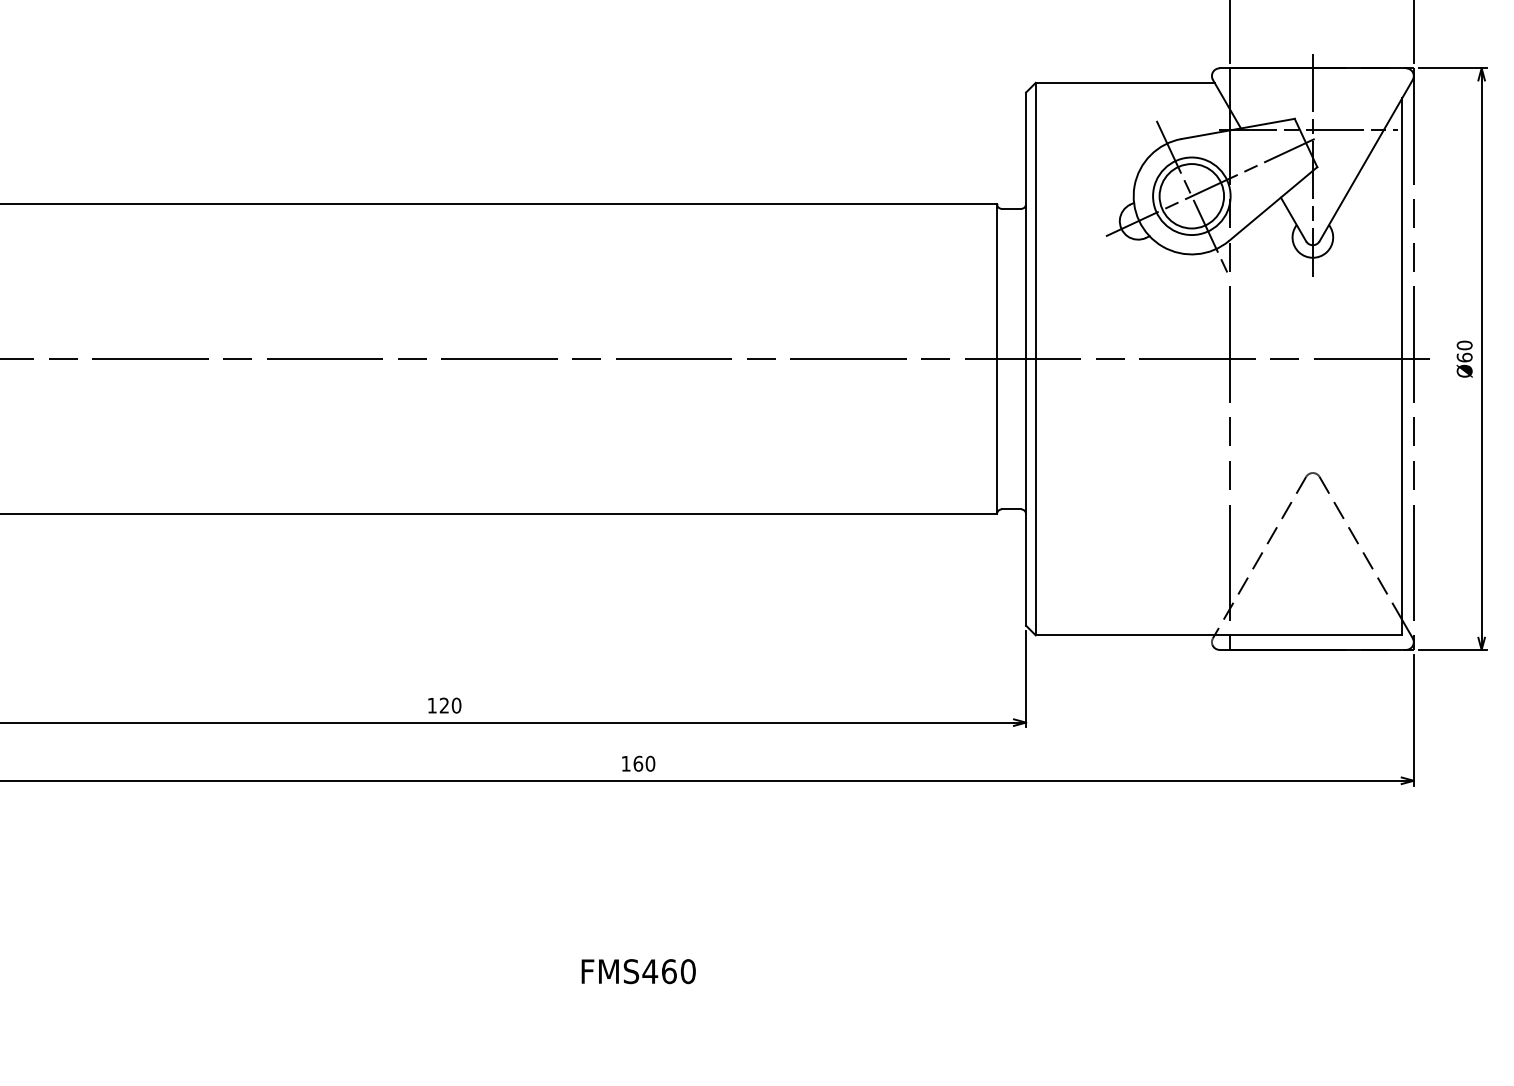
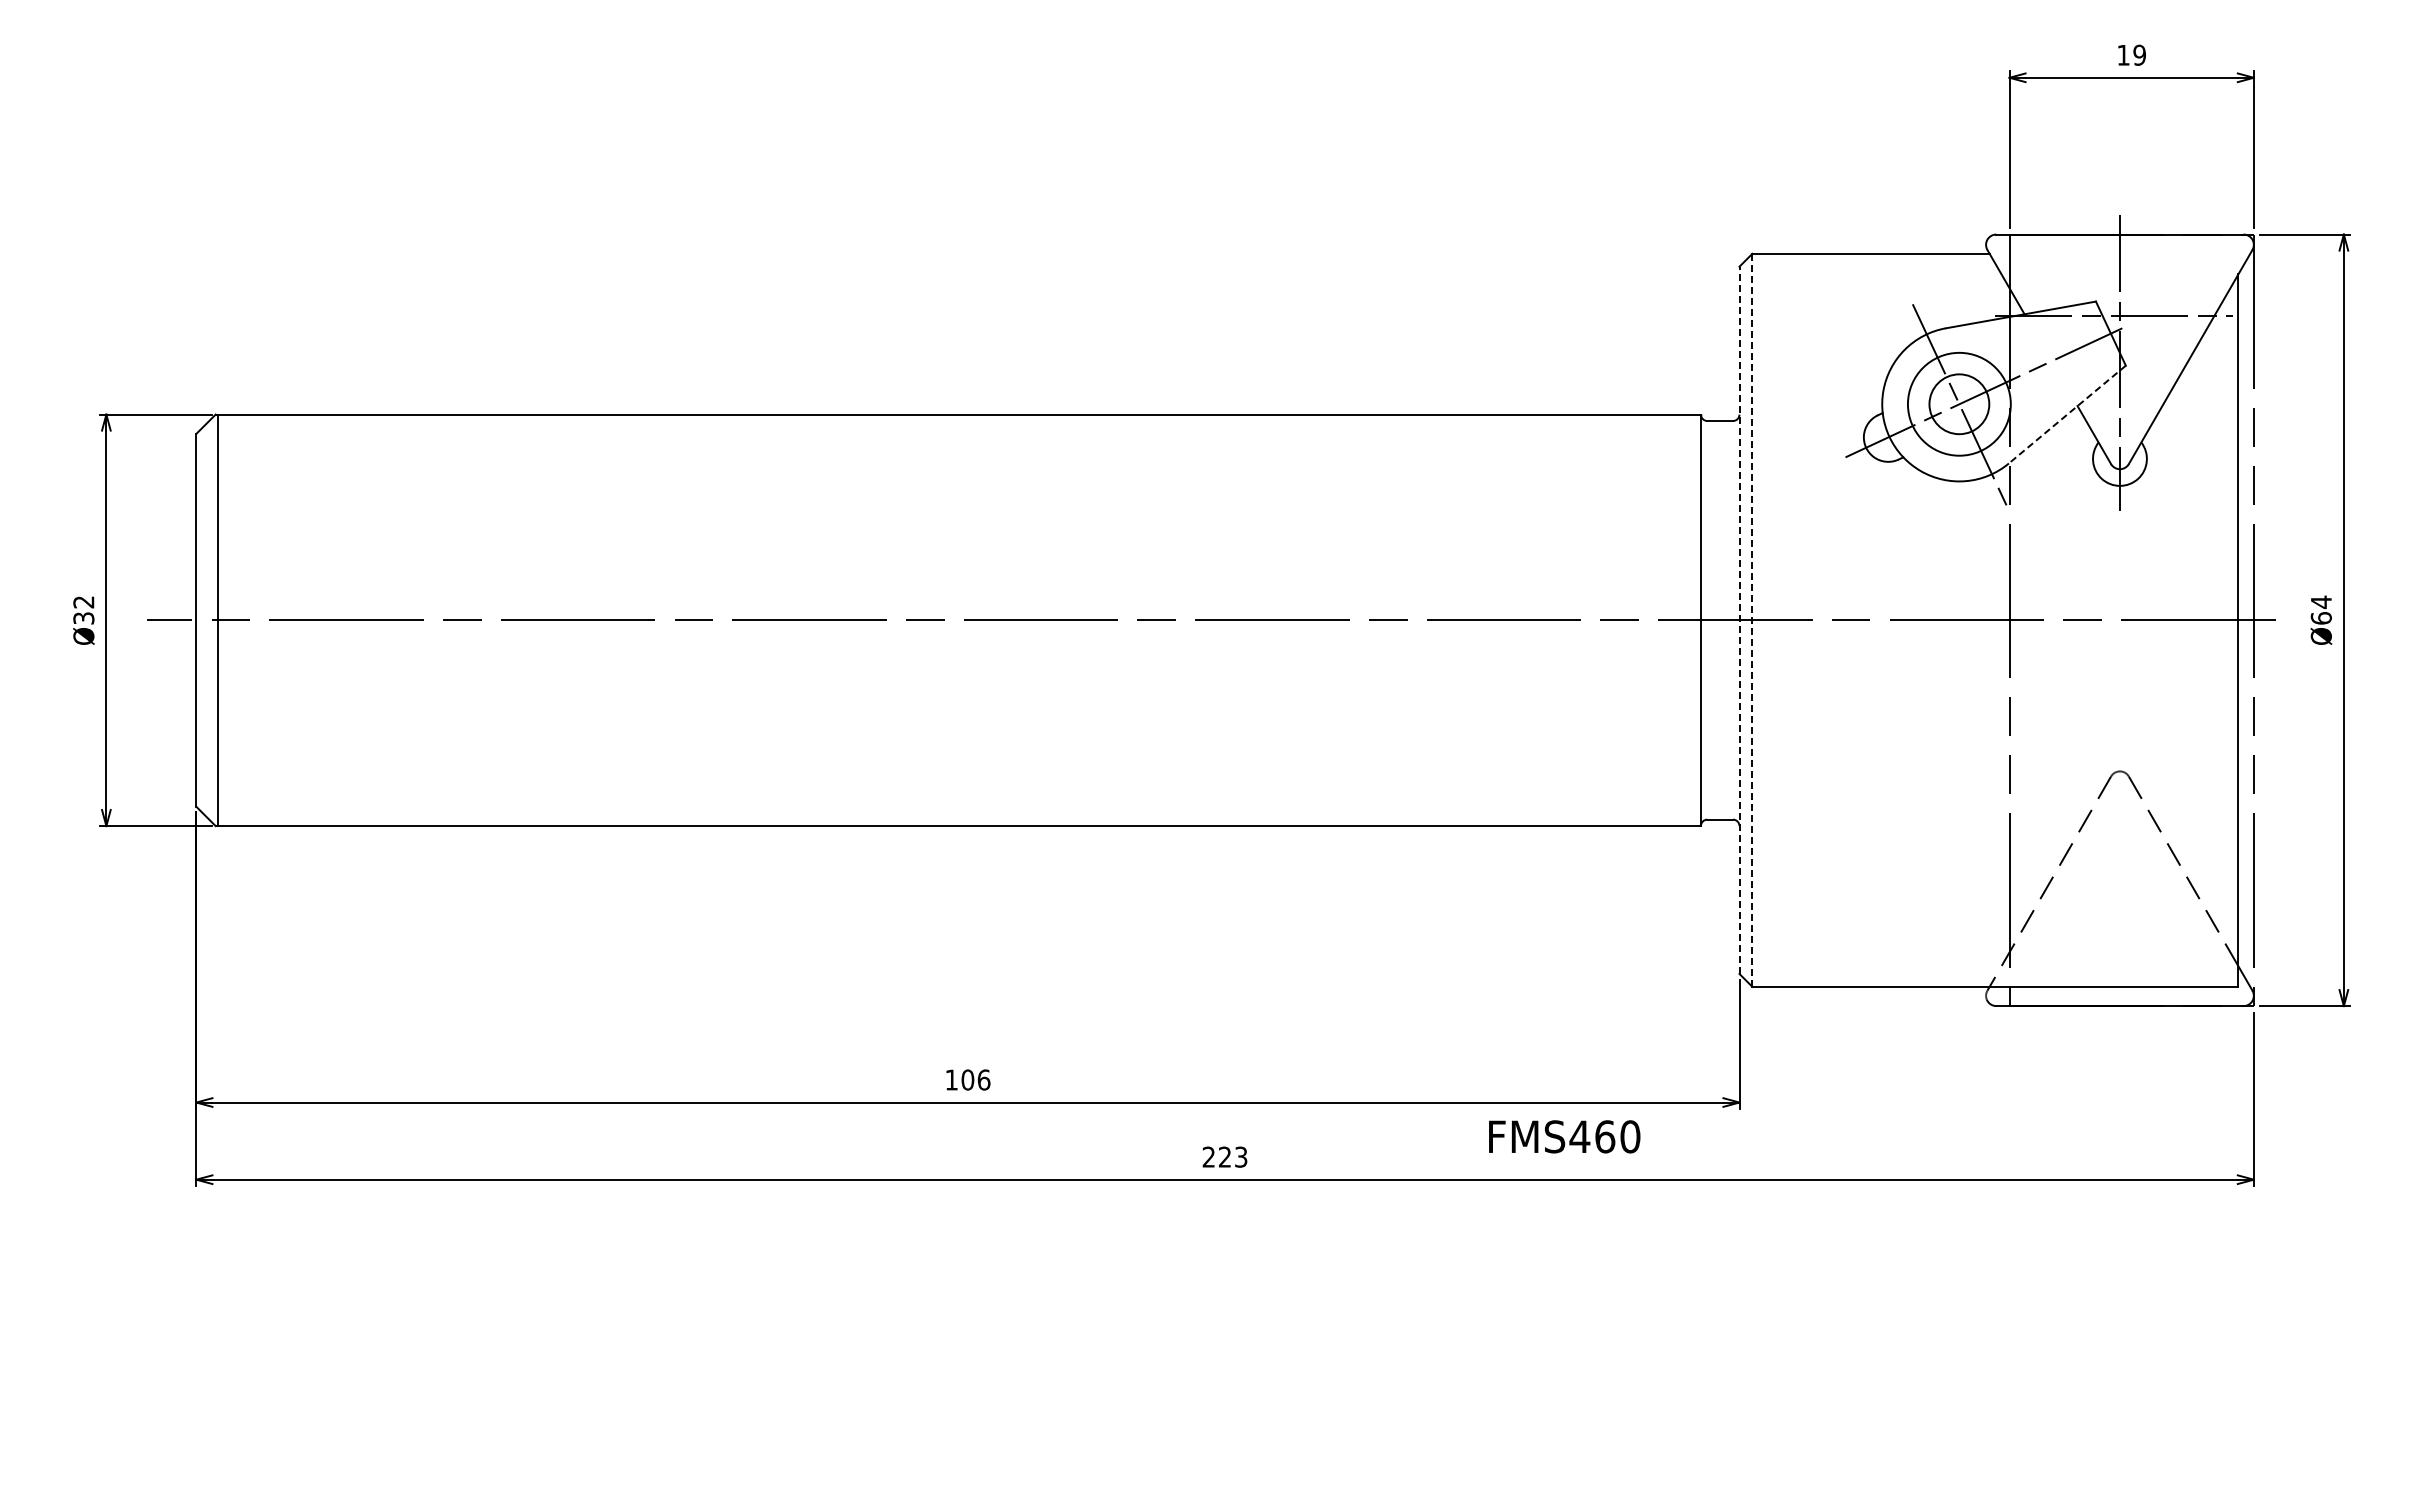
circle: (1191, 196) -> (1959, 404), size x0.7
line: (1272, 203) -> (2066, 414), solid -> dashed
text: (1464, 344) -> (2320, 601), Ø60 -> Ø64
line: (1035, 358) -> (1752, 619), solid -> dashed
line: (1026, 359) -> (1739, 620), solid -> dashed
text: (450, 705) -> (975, 1079), 120 -> 106
text: (637, 763) -> (1224, 1156), 160 -> 223
text: (638, 971) -> (1564, 1136), moved

